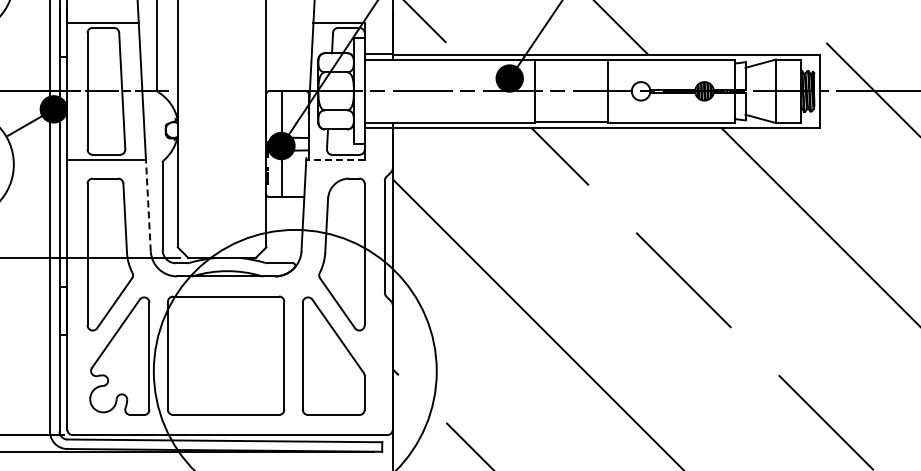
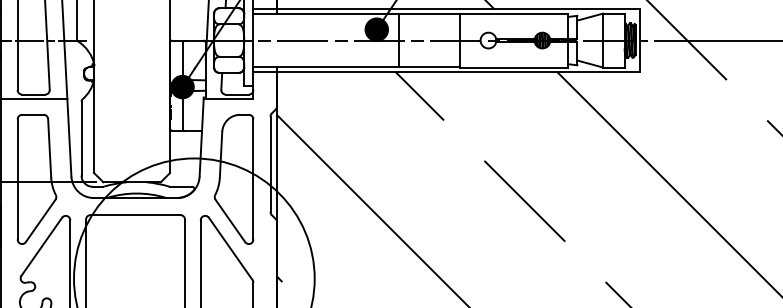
line: (335, 160) -> (228, 99), dashed -> solid
line: (148, 205) -> (69, 137), dashed -> solid

